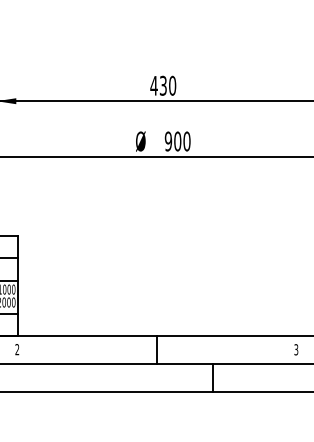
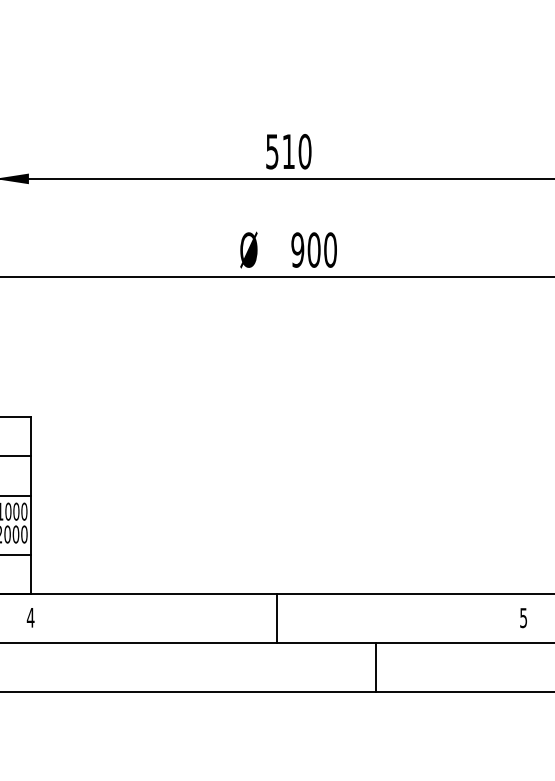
text: (158, 85) -> (280, 151), 430 -> 510
text: (17, 349) -> (31, 617), 2 -> 4
text: (296, 349) -> (523, 617), 3 -> 5

